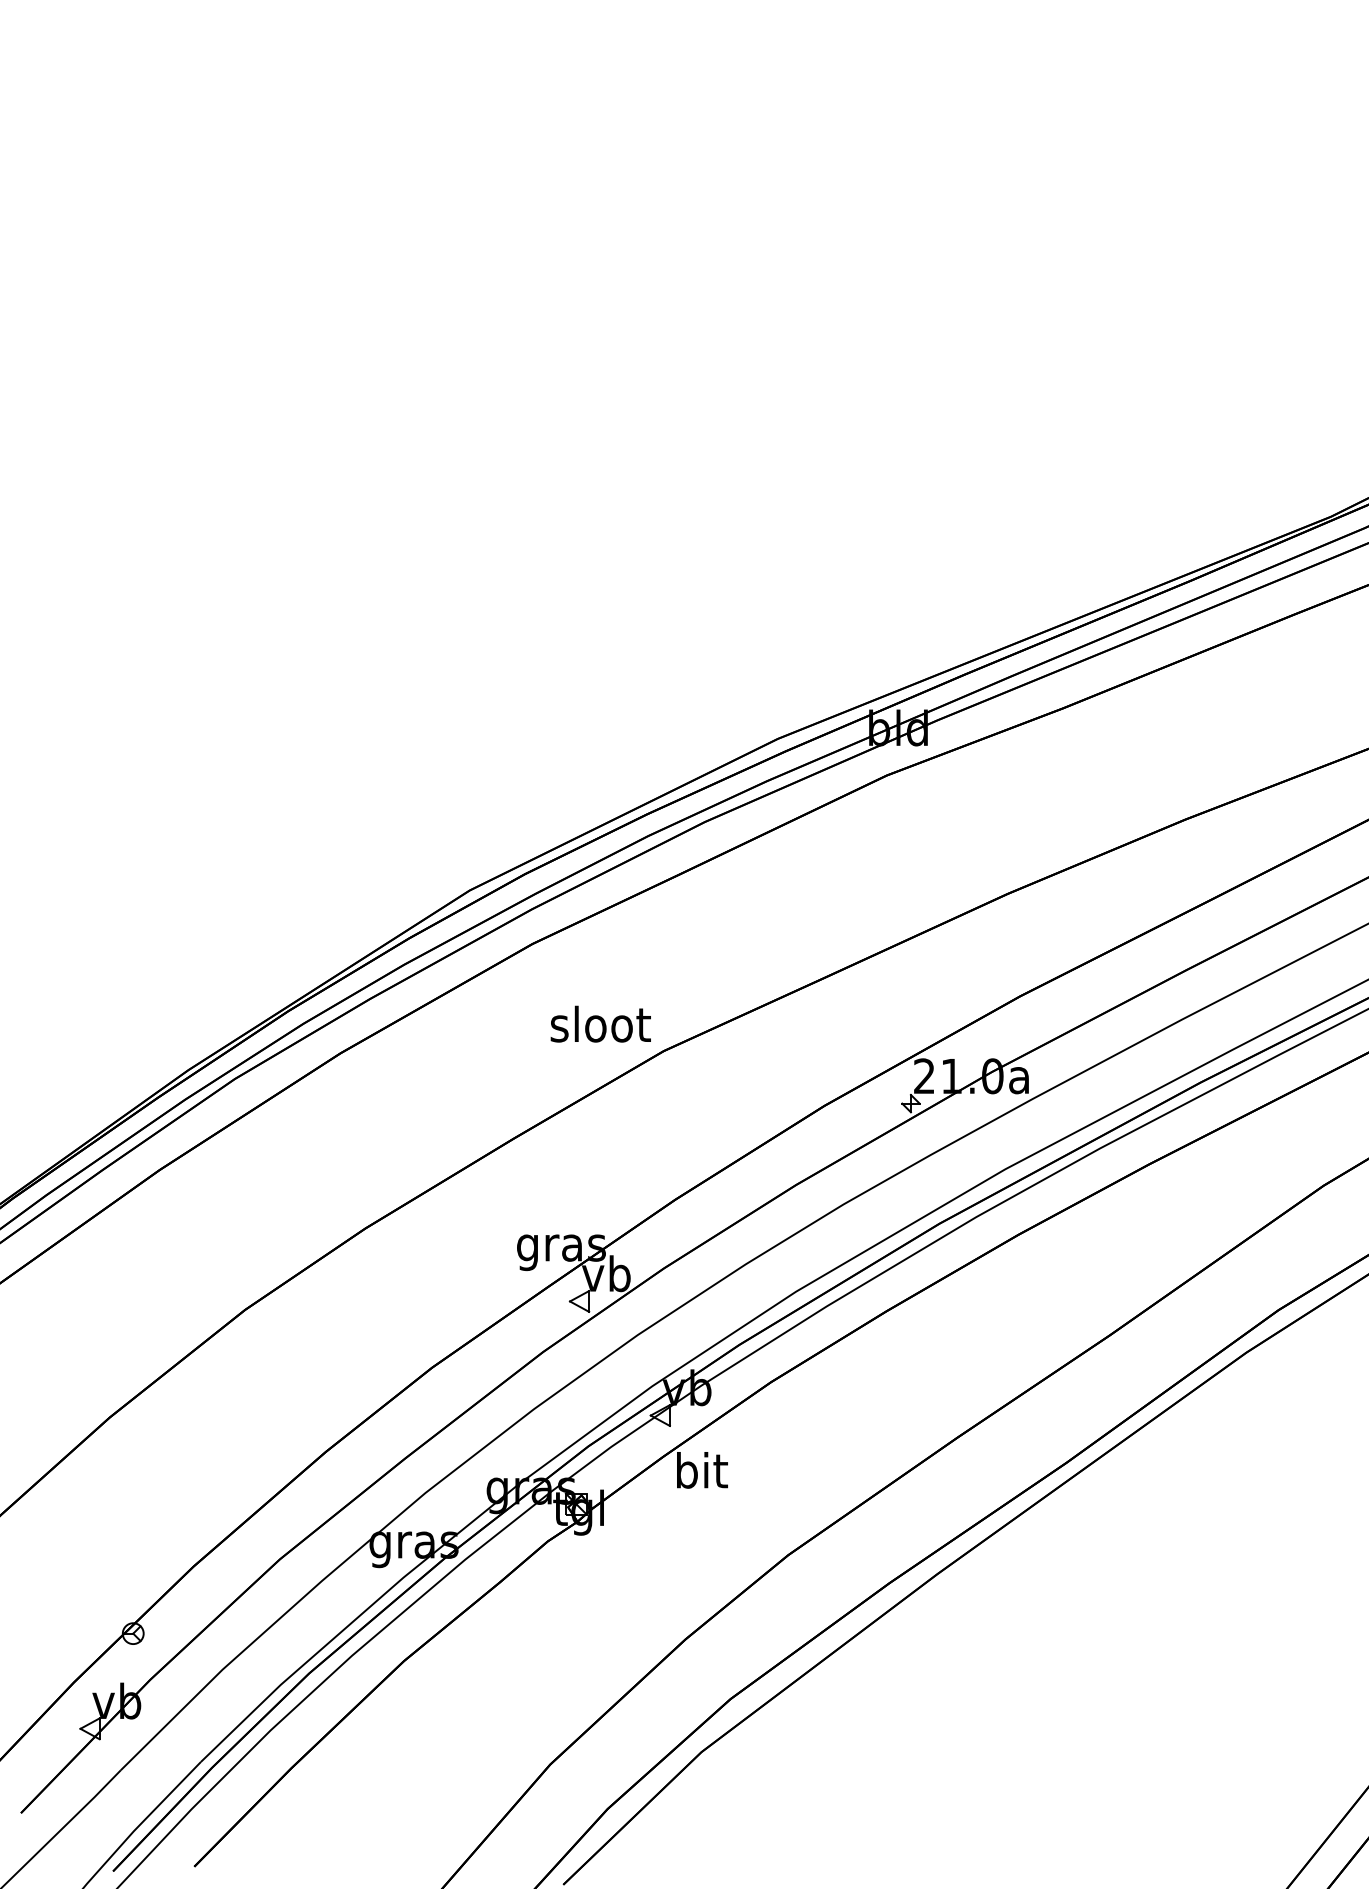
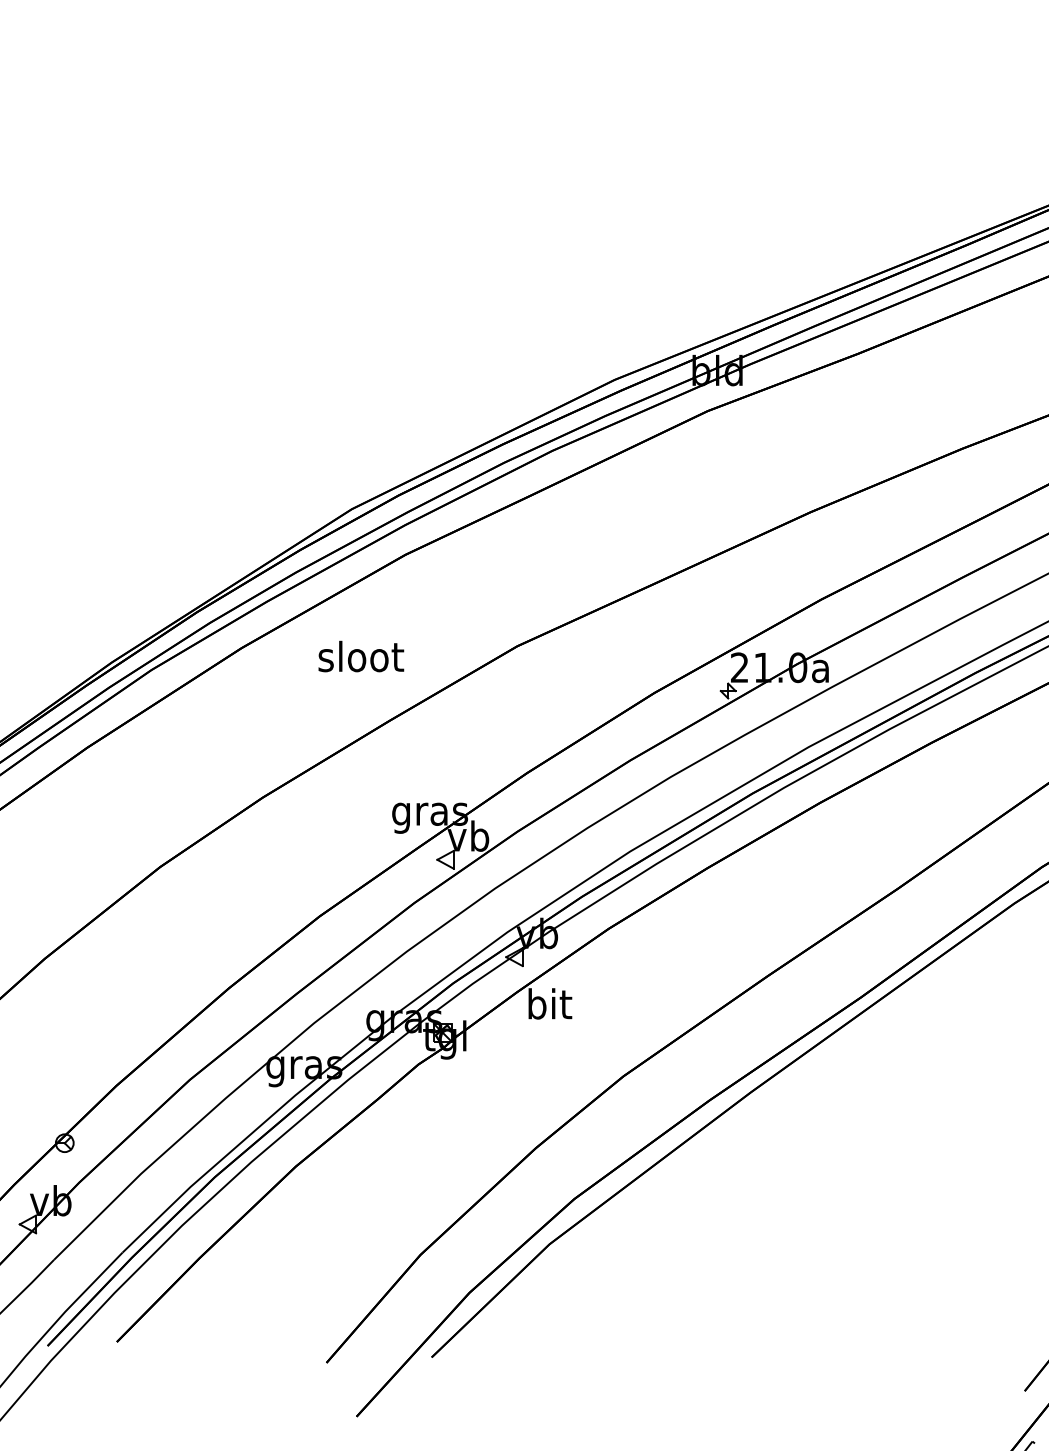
text: (600, 1023) -> (361, 655), moved

